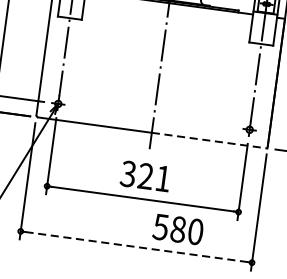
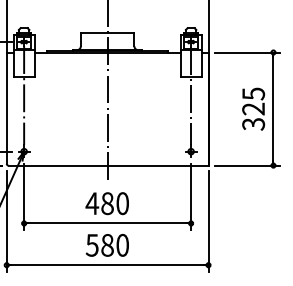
line: (210, 140) -> (158, 165), dashed -> solid
text: (144, 176) -> (106, 203), 321 -> 480
text: (178, 229) -> (107, 245), moved
line: (136, 247) -> (107, 265), dashed -> solid

